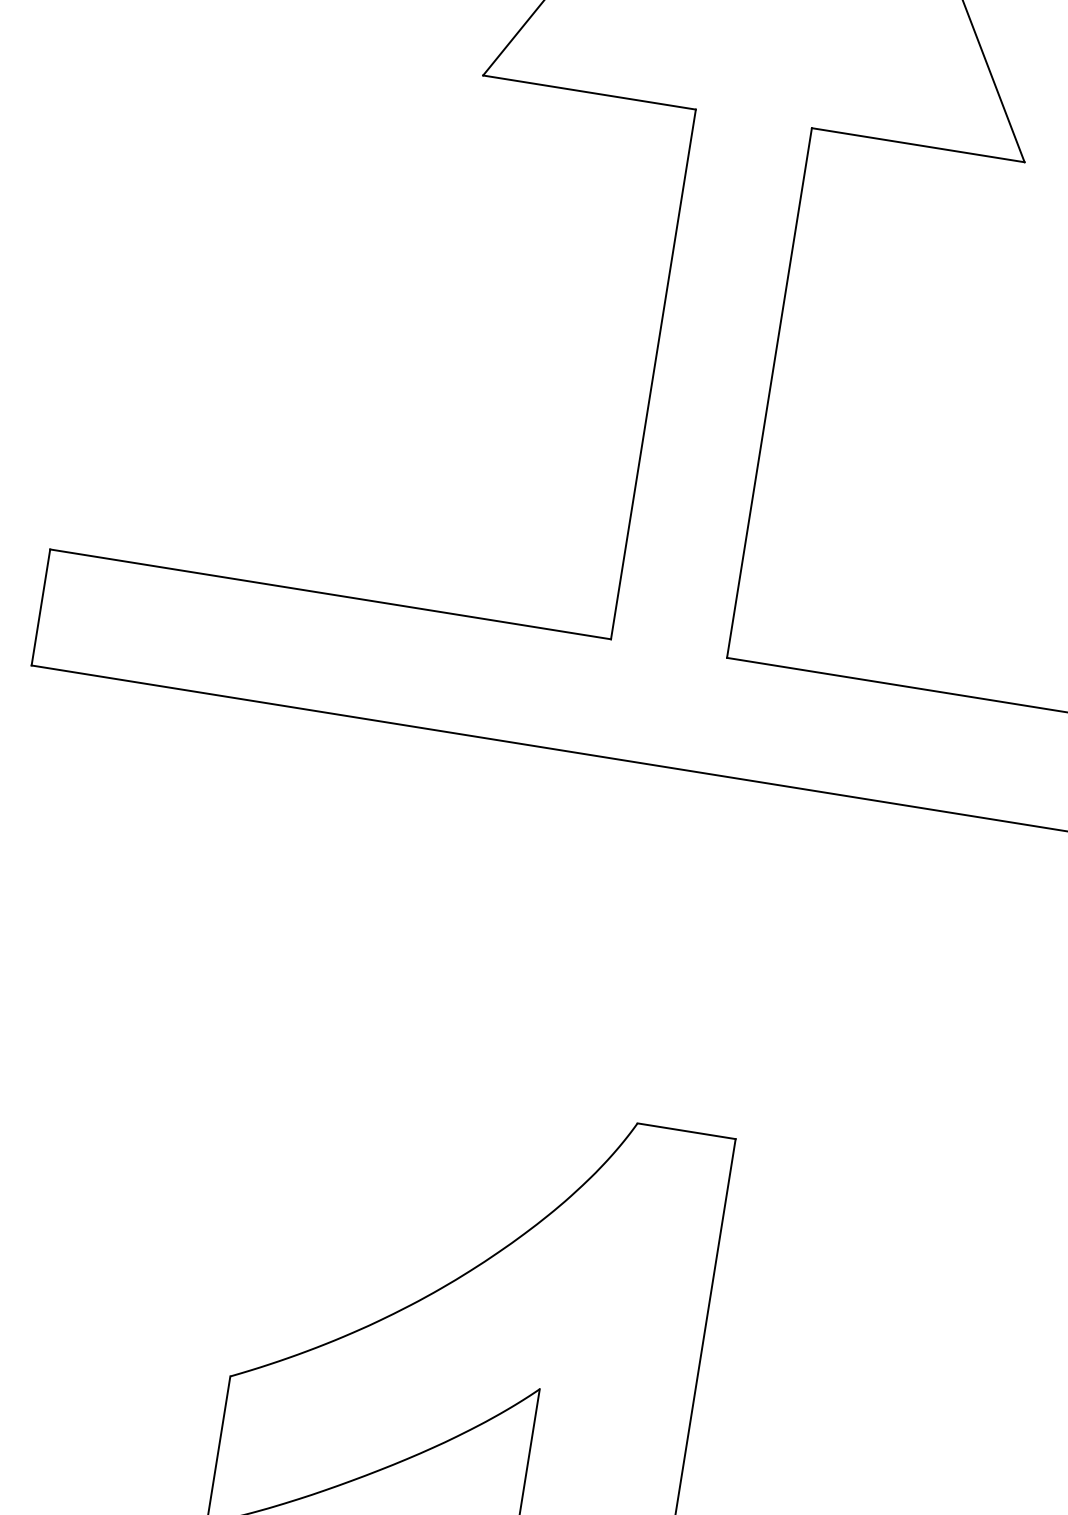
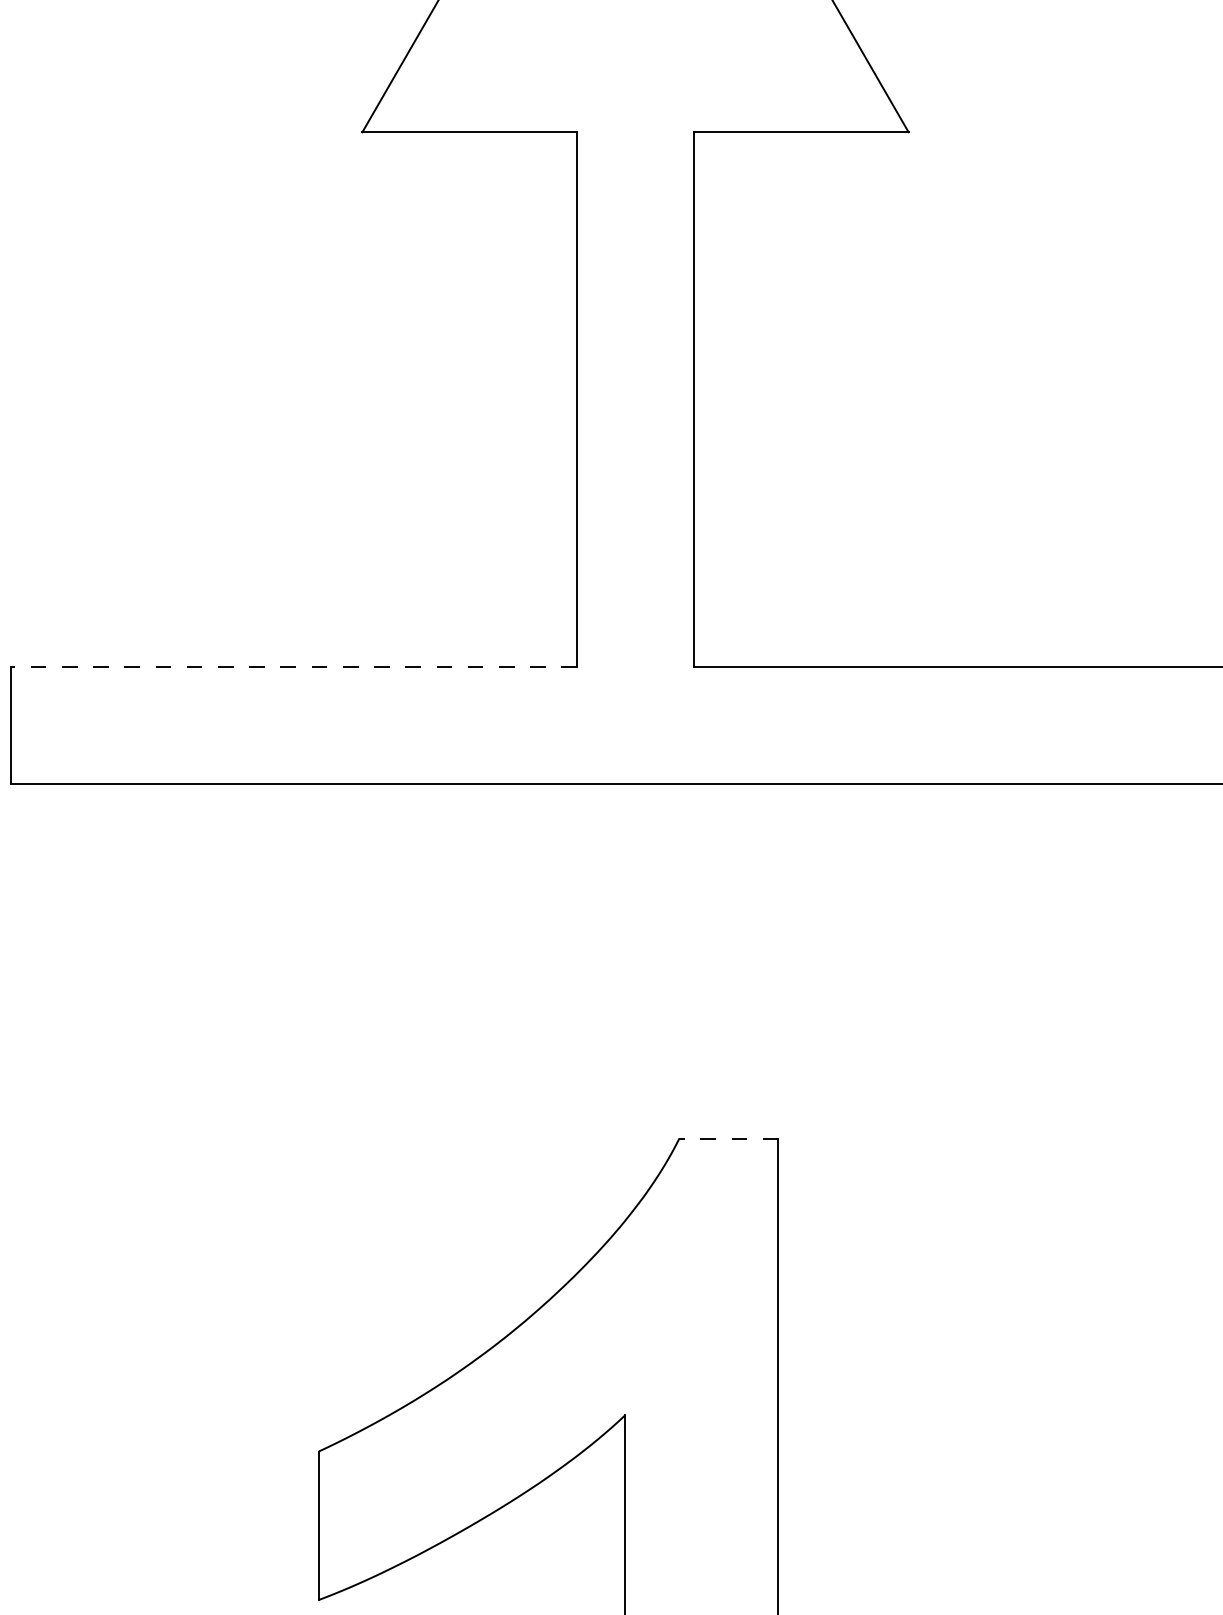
line: (331, 594) -> (294, 666), solid -> dashed
line: (686, 1131) -> (728, 1138), solid -> dashed

